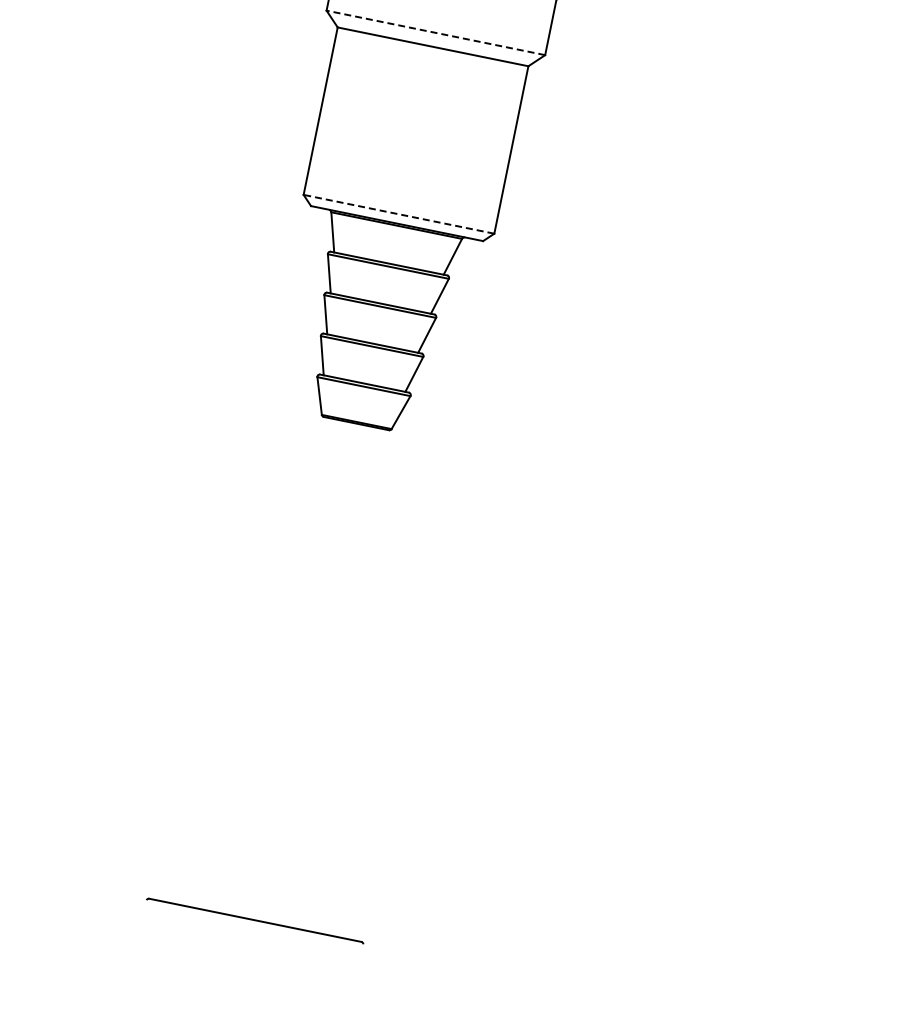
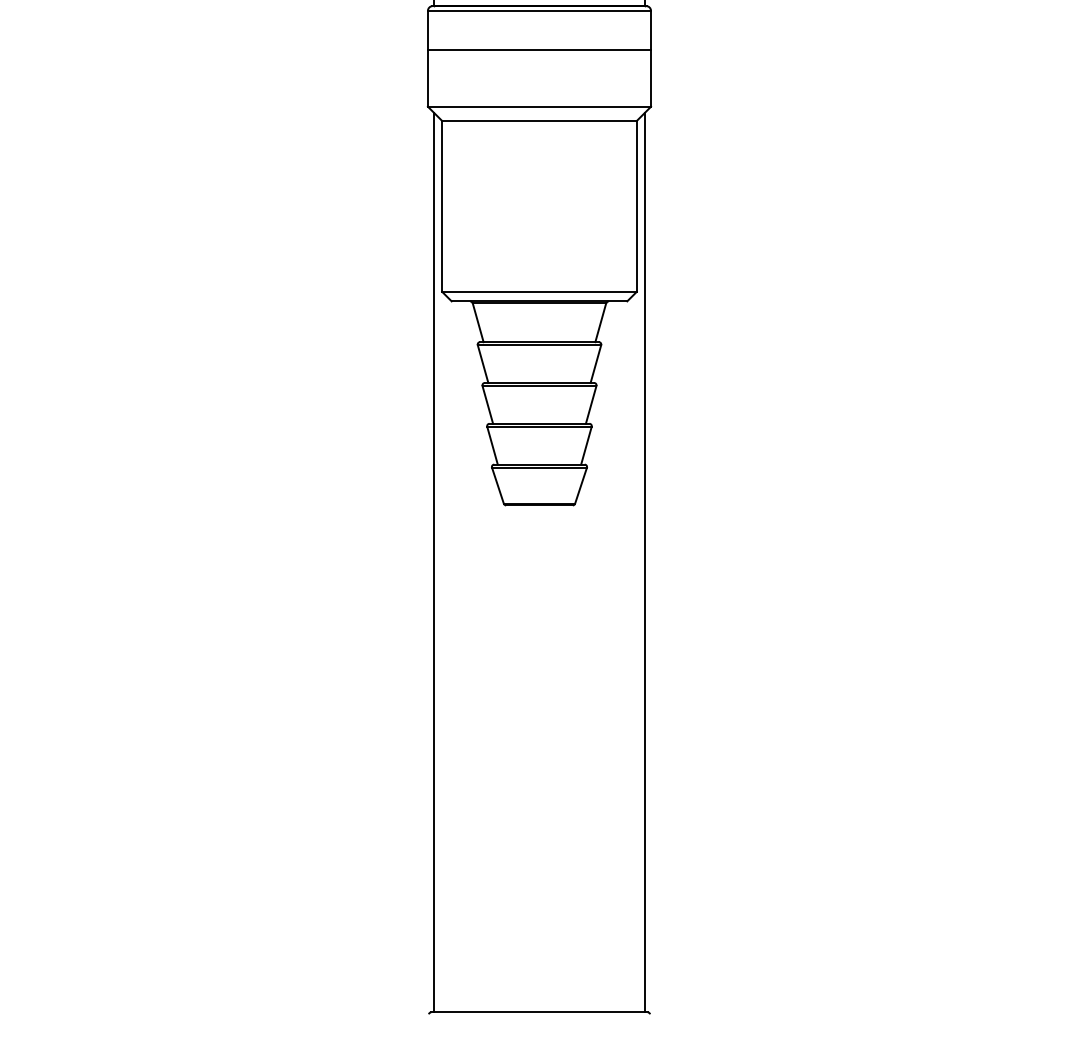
line: (435, 32) -> (539, 106), dashed -> solid
line: (398, 213) -> (538, 291), dashed -> solid
line: (241, 458) -> (433, 562), added
line: (447, 500) -> (644, 562), added

